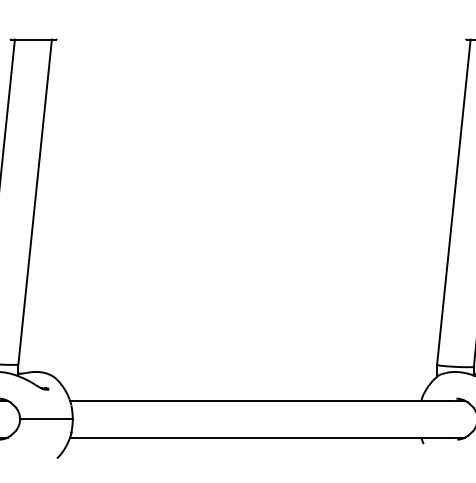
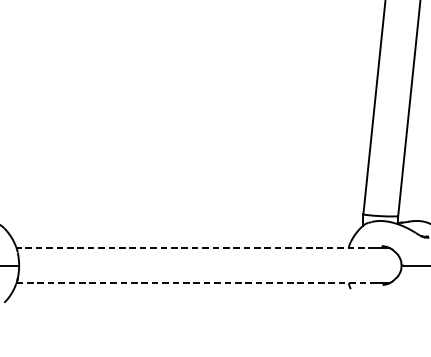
line: (259, 400) -> (195, 247), solid -> dashed
line: (259, 437) -> (195, 282), solid -> dashed

